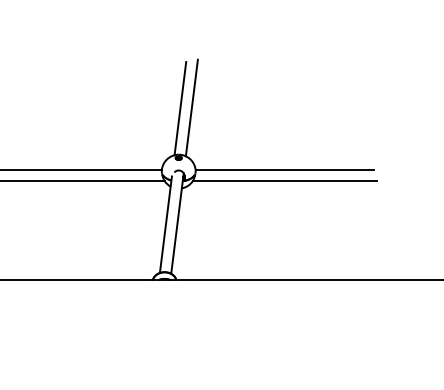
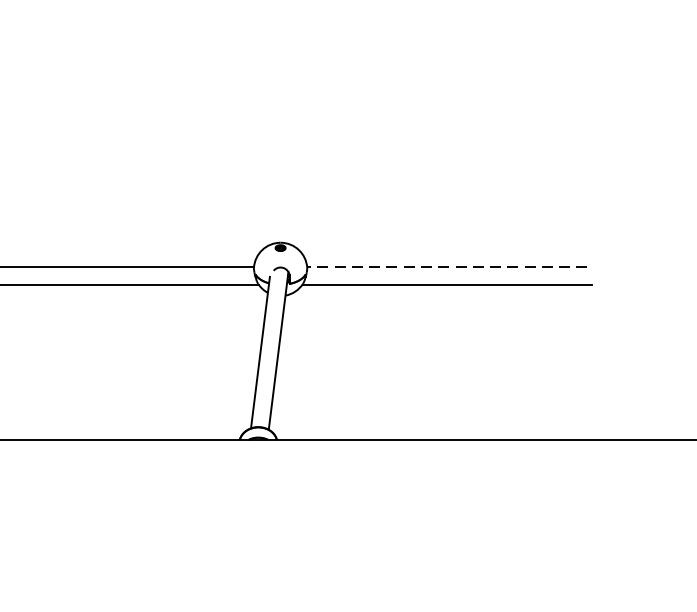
line: (191, 107) -> (300, 168), removed
line: (180, 108) -> (283, 170), removed
line: (284, 170) -> (446, 267), solid -> dashed

